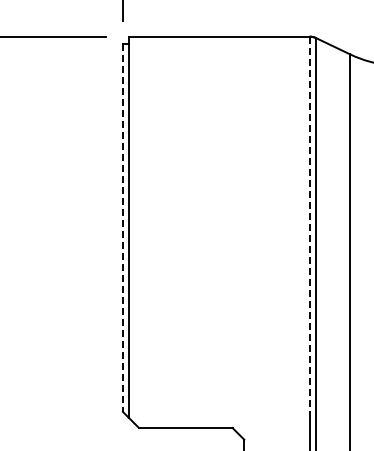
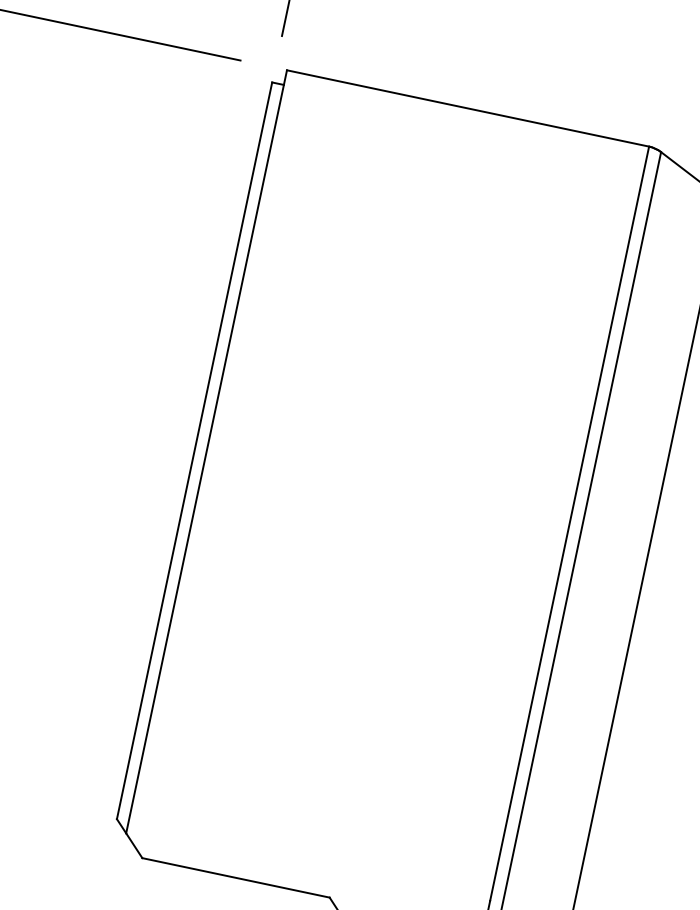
line: (309, 225) -> (569, 524), dashed -> solid
line: (122, 227) -> (193, 449), dashed -> solid

